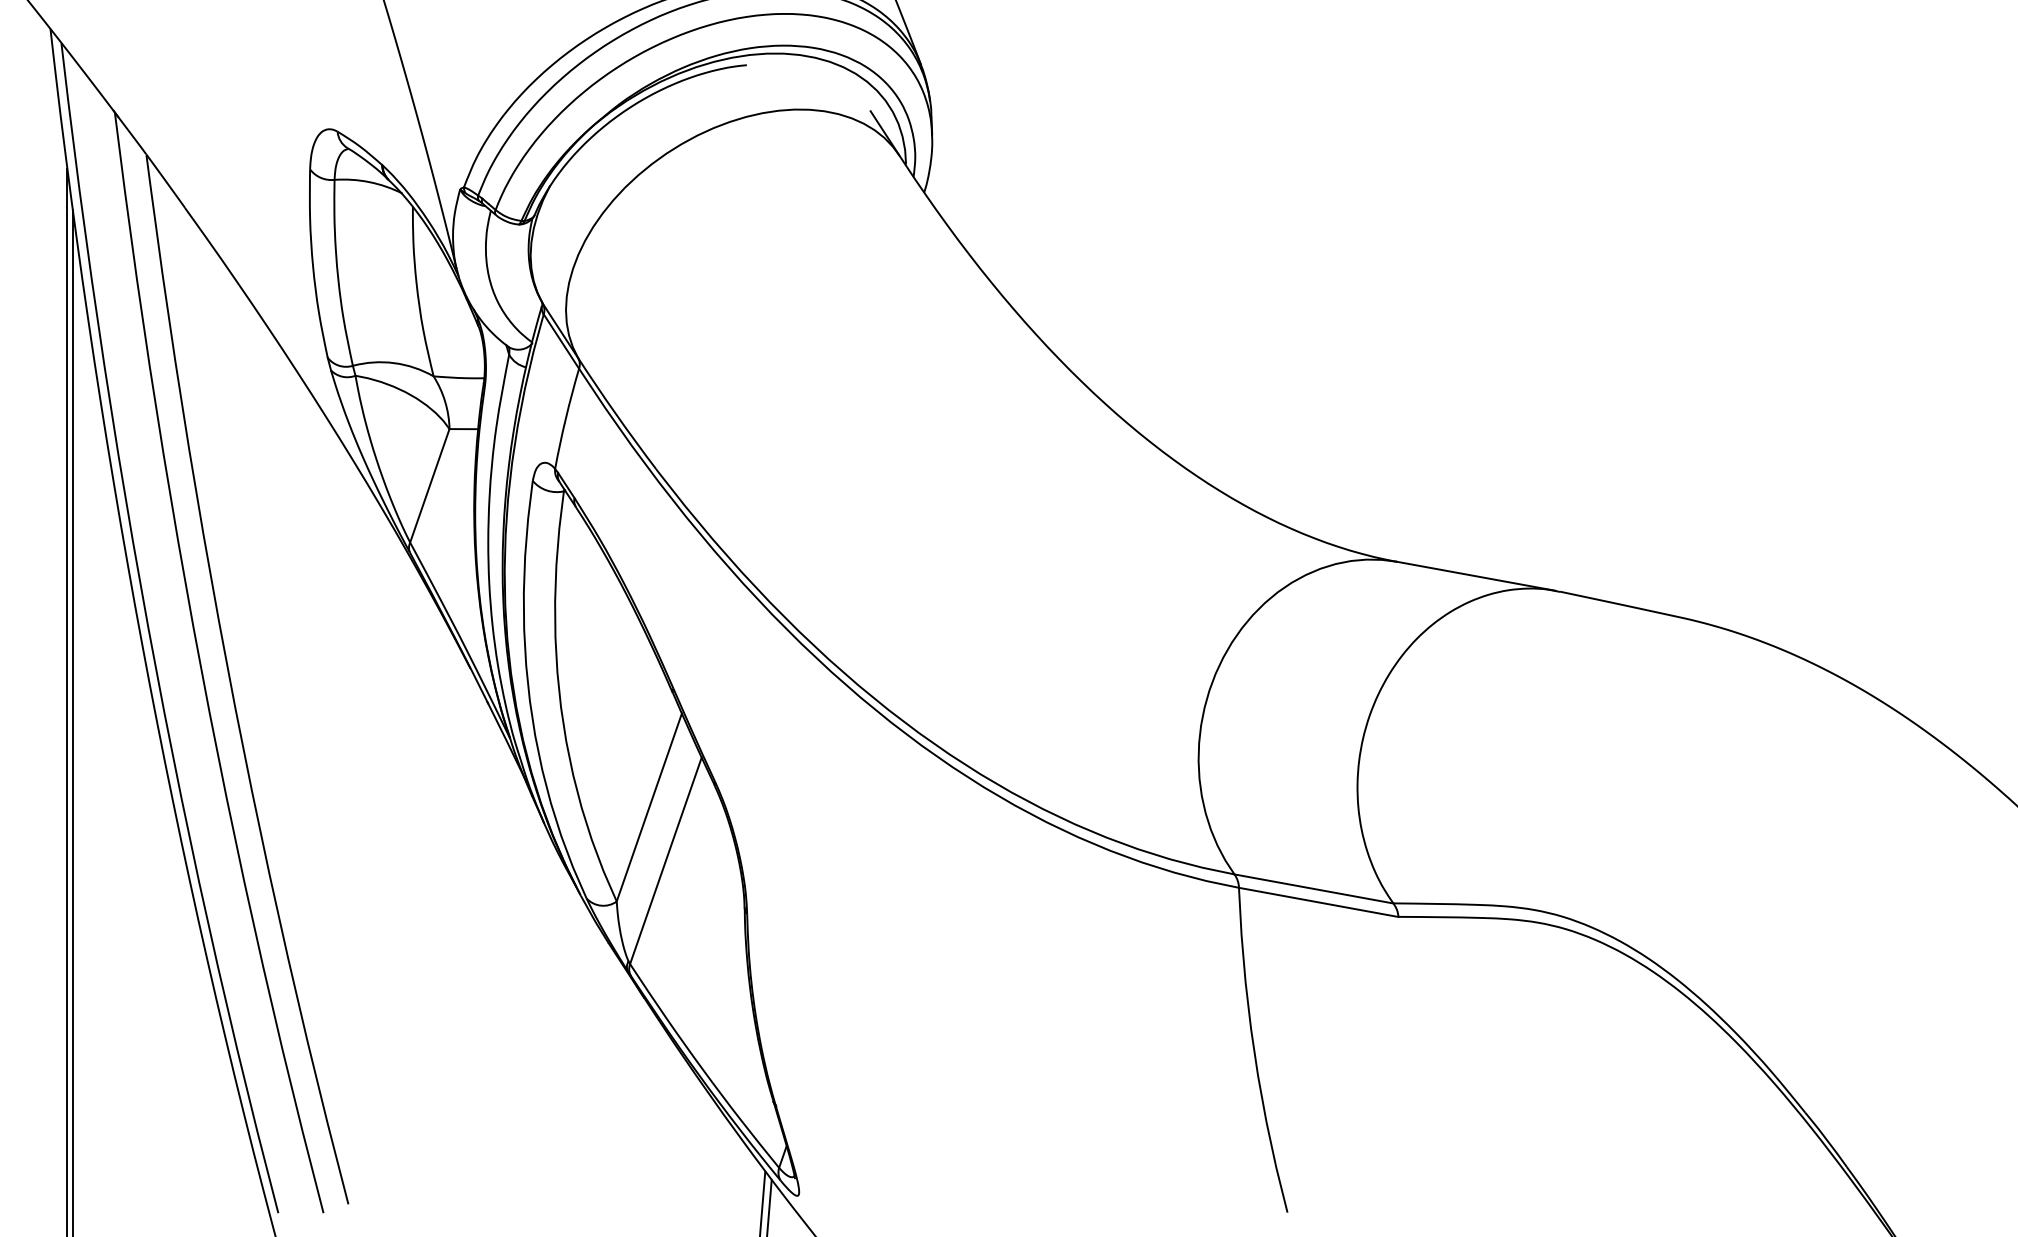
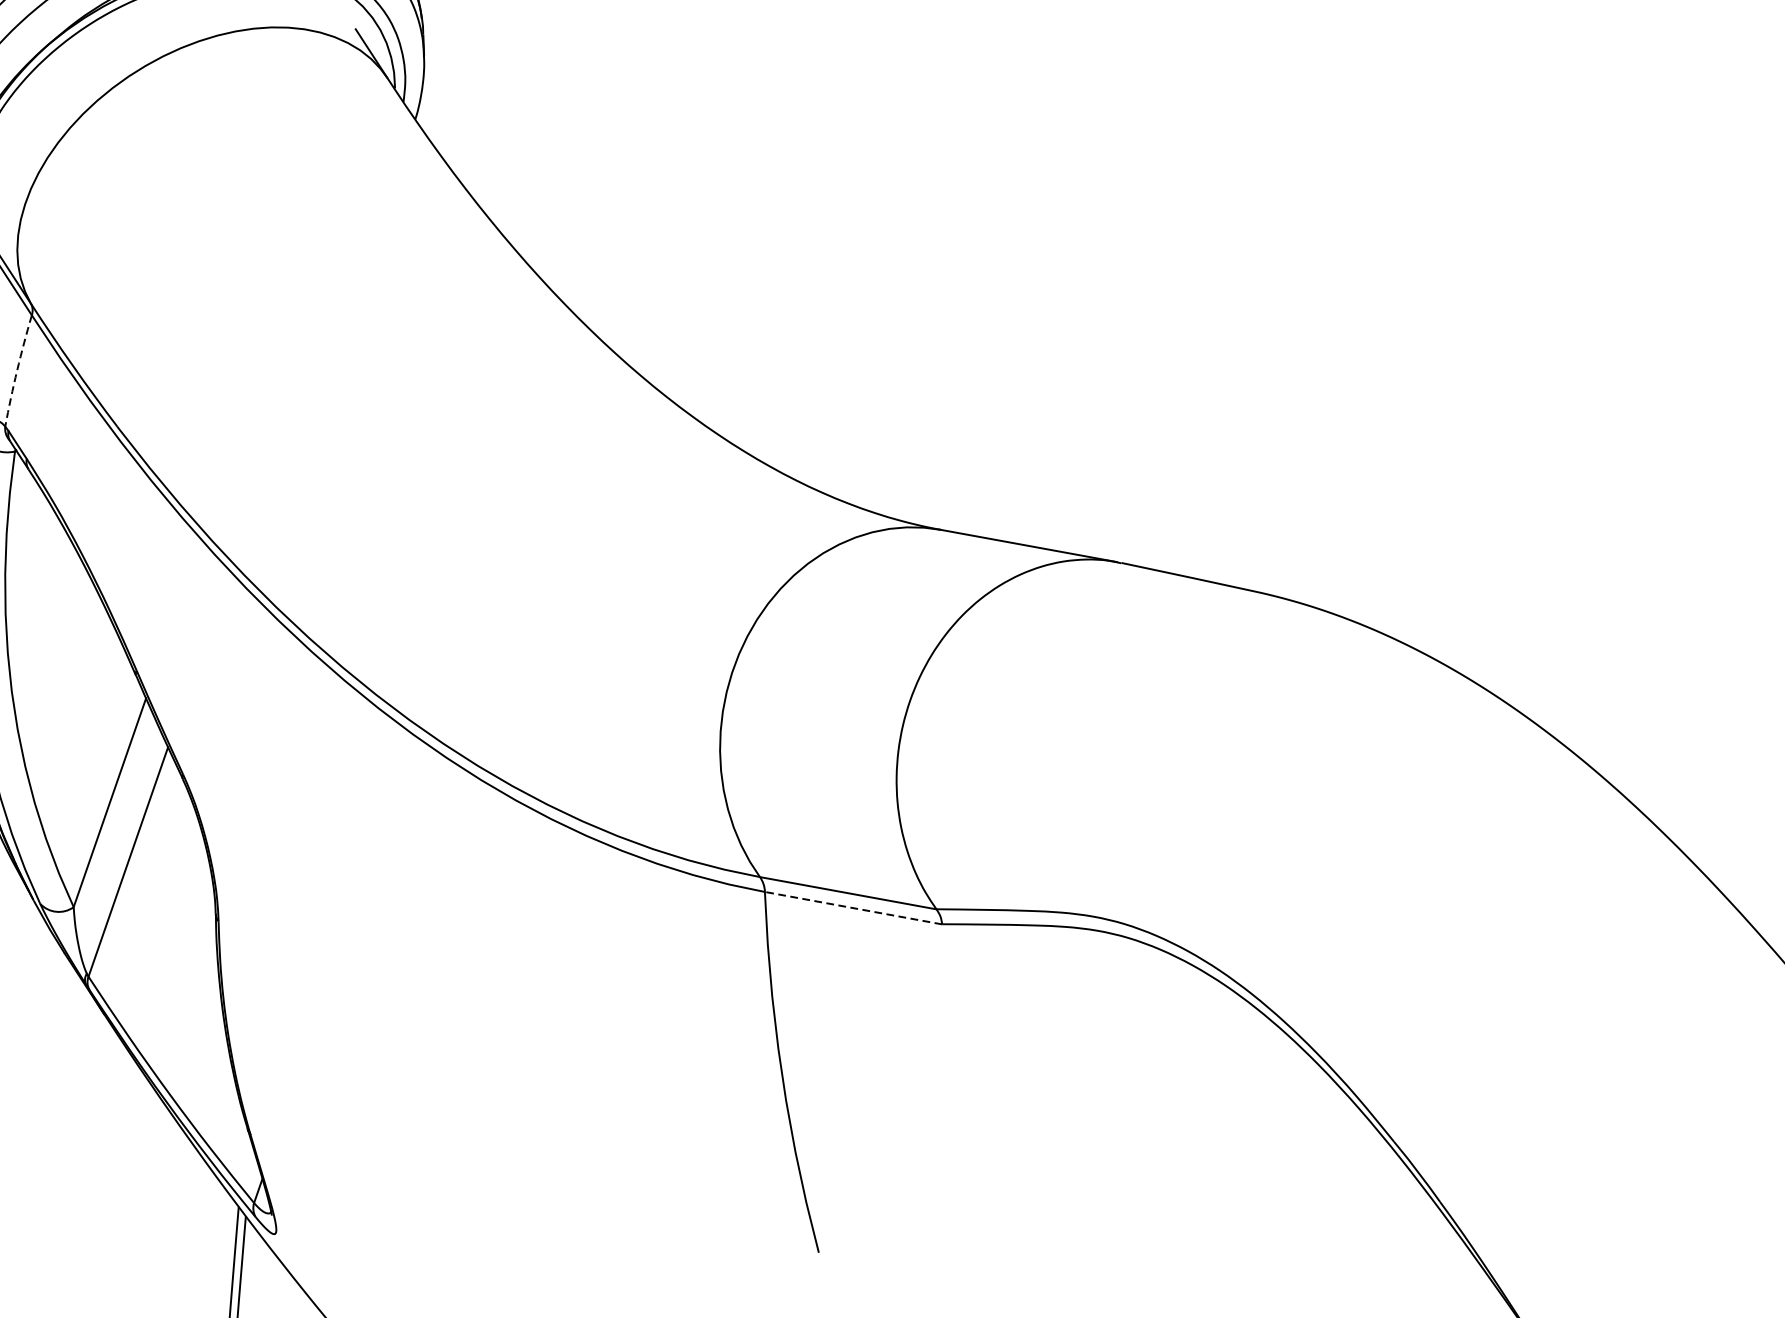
arc: (565, 418) -> (16, 370), solid -> dashed
line: (1318, 902) -> (853, 908), solid -> dashed

